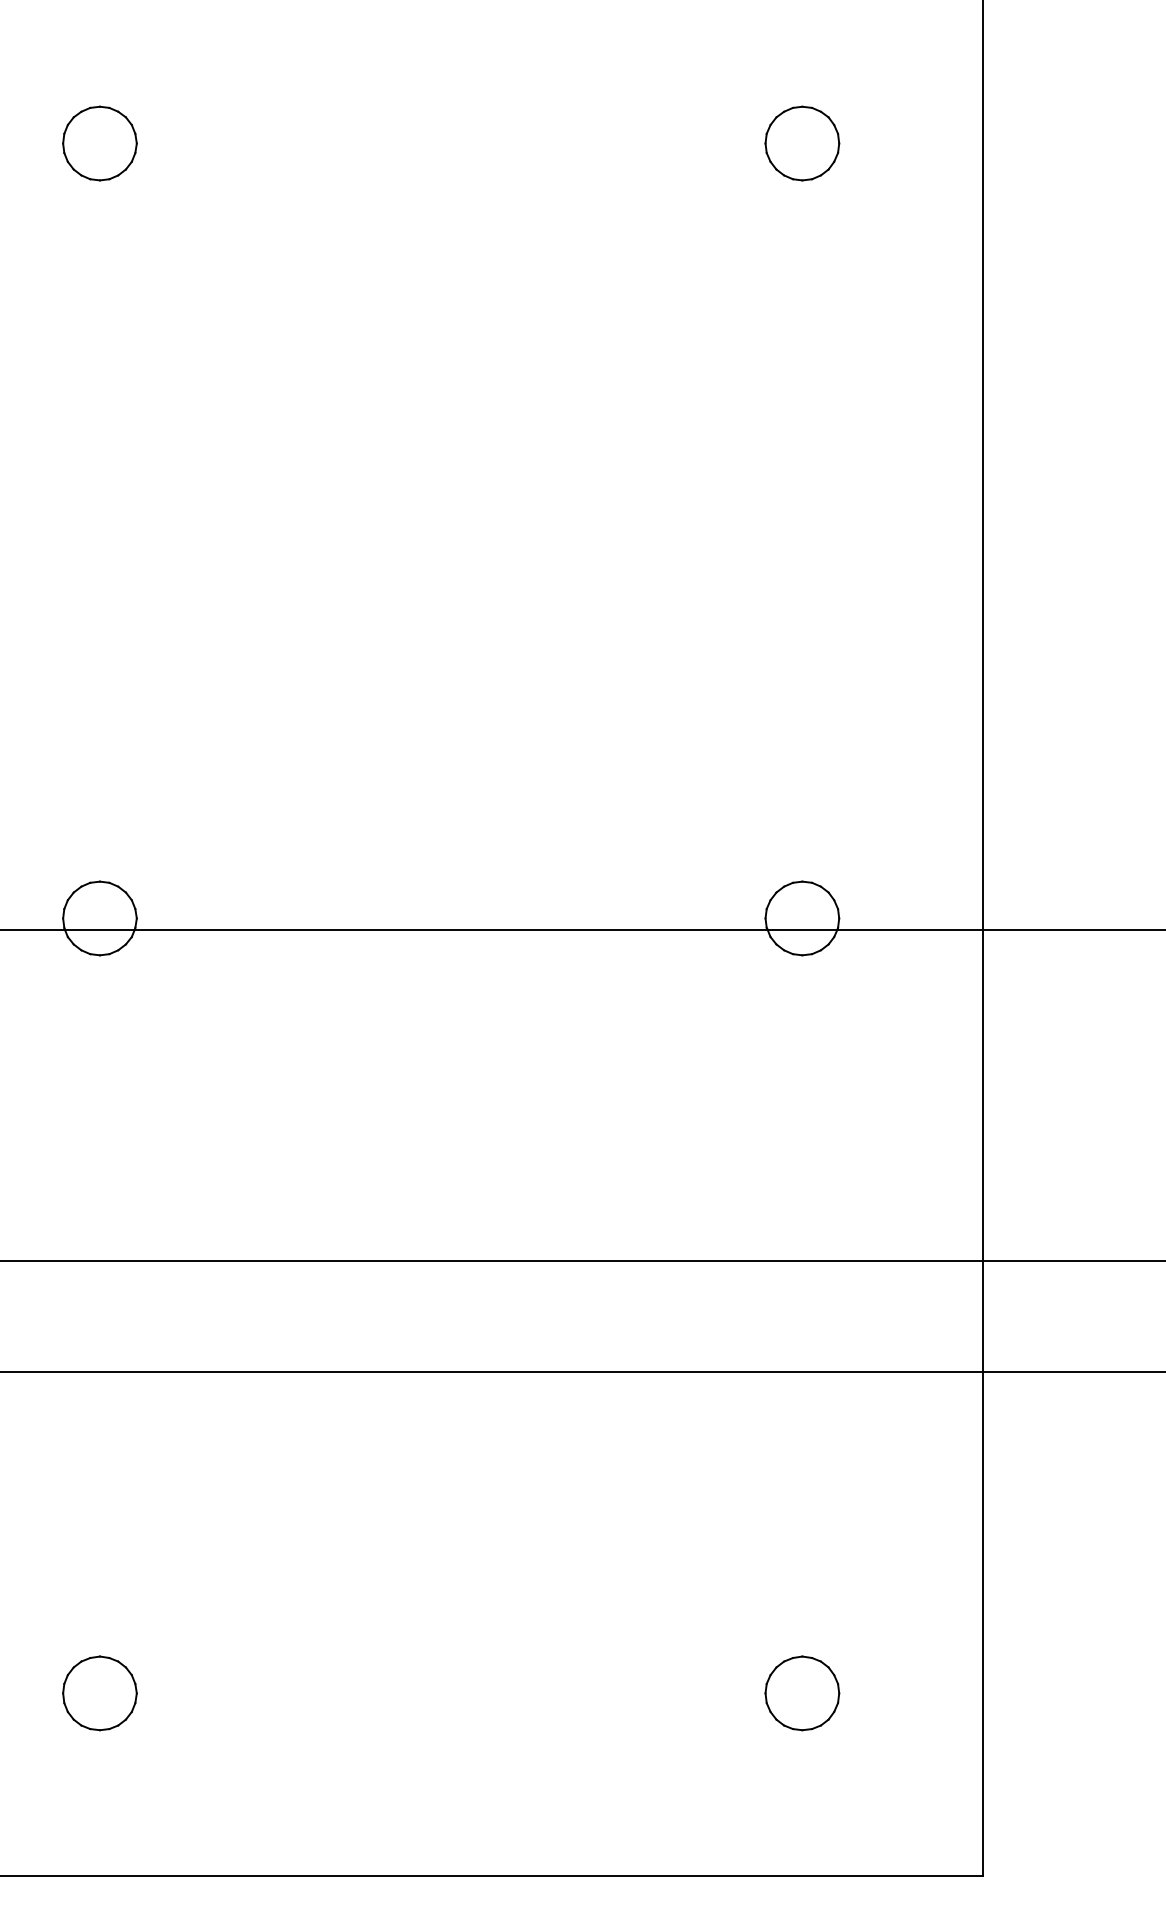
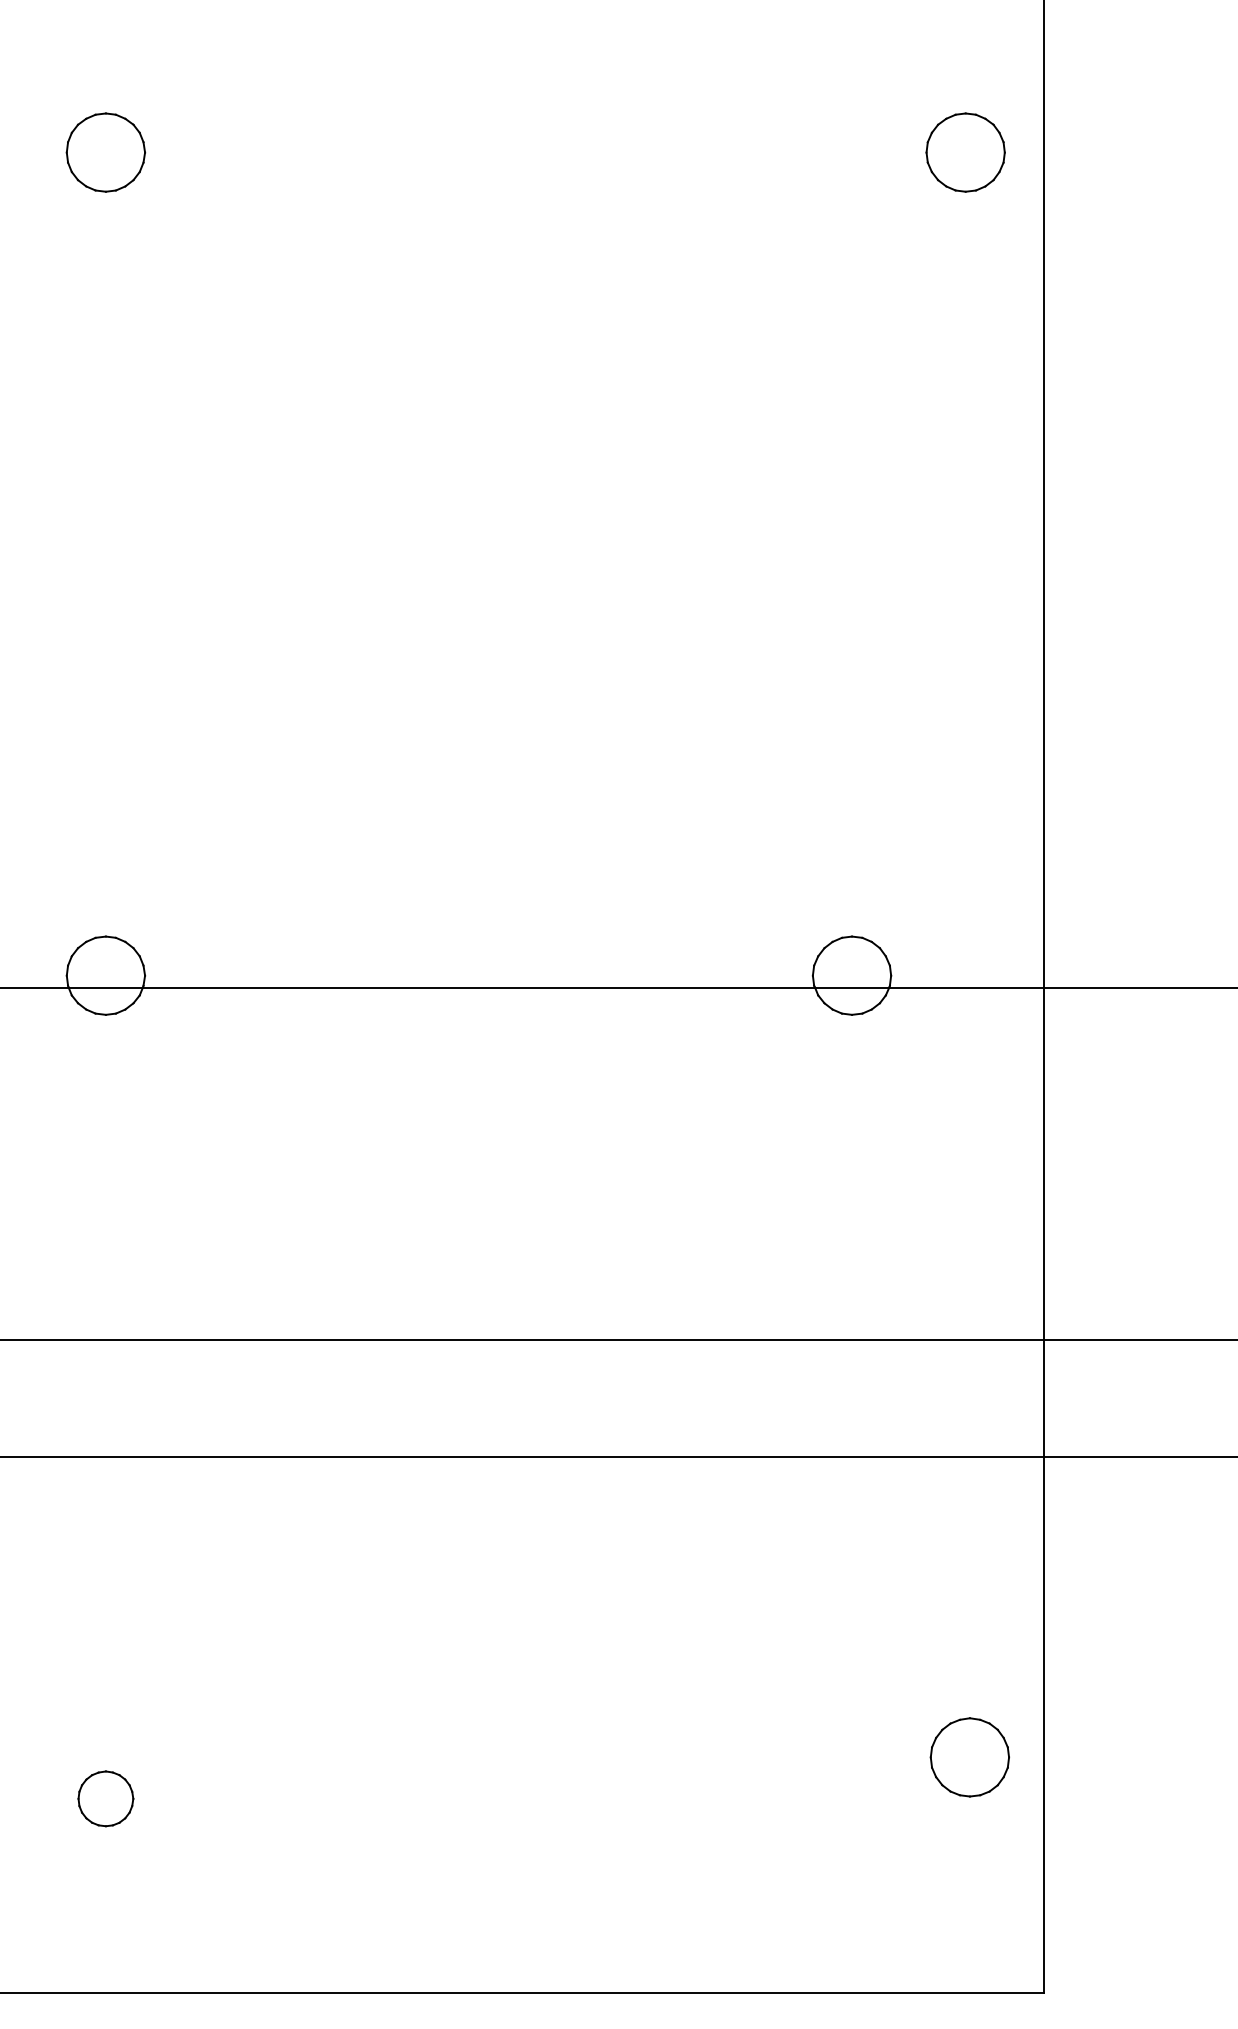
part: (802, 143) -> (965, 152), moved
part: (99, 1693) -> (105, 1798), size x0.7
part: (802, 1693) -> (970, 1757), moved

